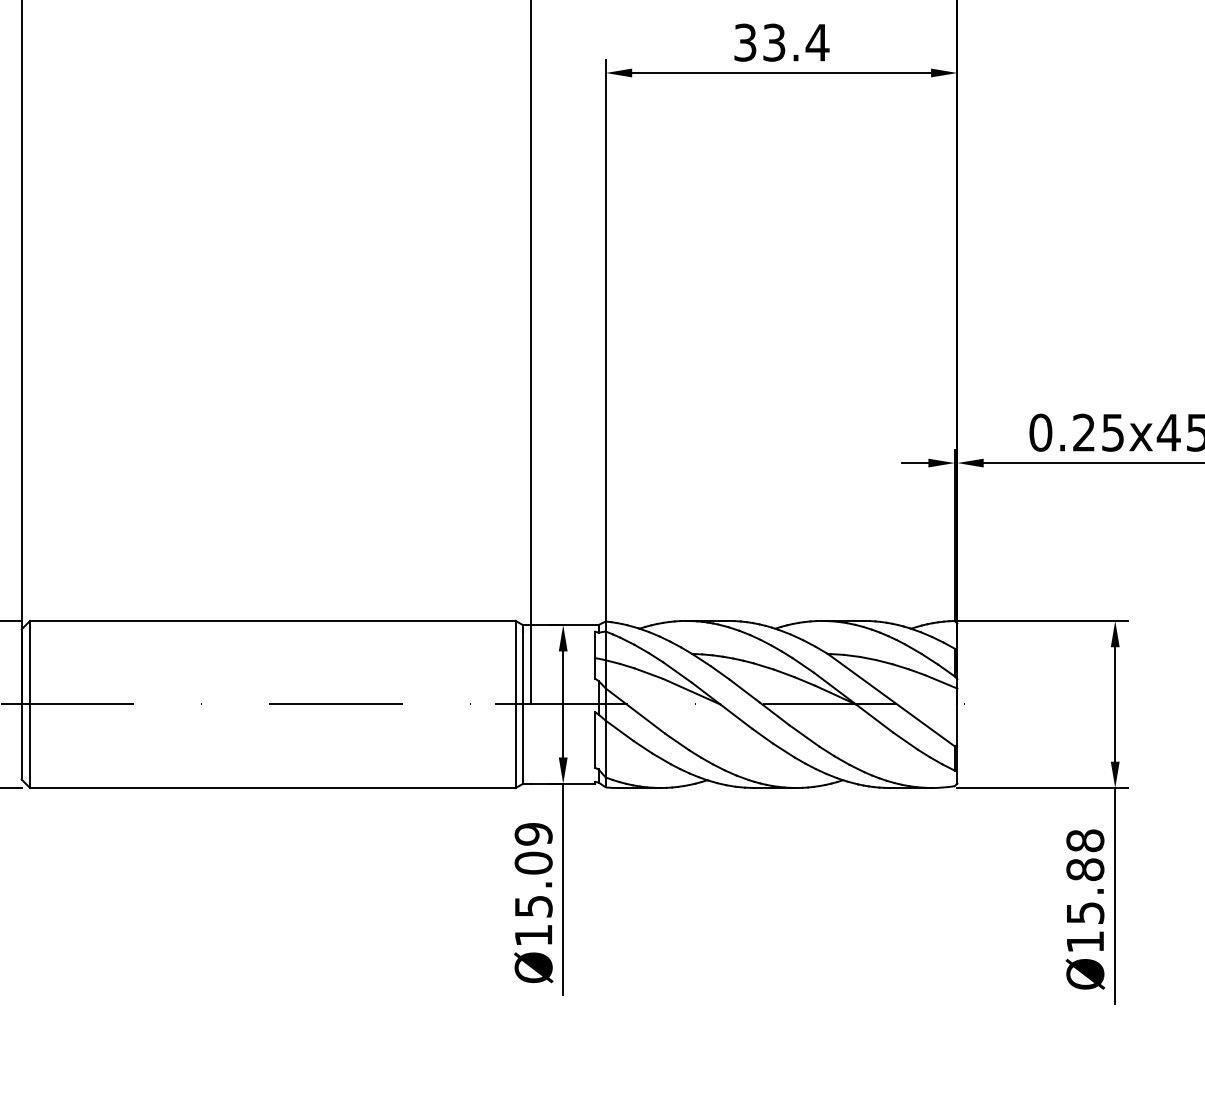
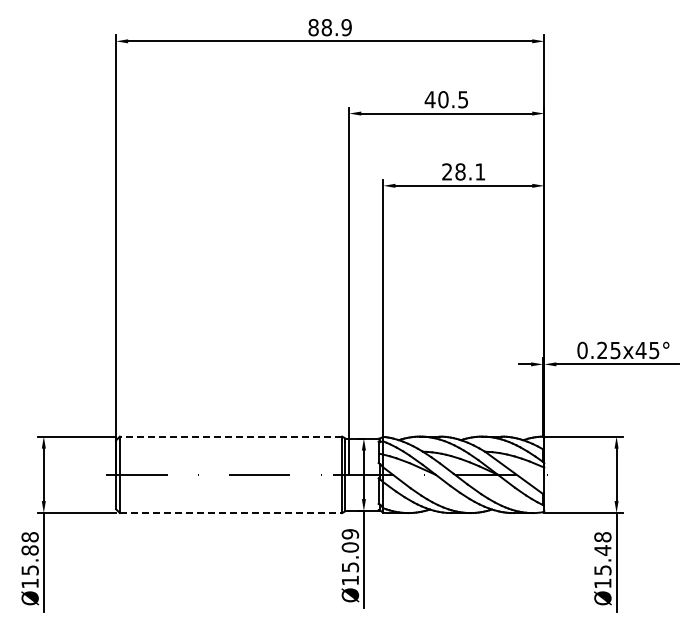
text: (780, 41) -> (463, 171), 33.4 -> 28.1
line: (271, 620) -> (230, 436), solid -> dashed
line: (273, 788) -> (231, 513), solid -> dashed
text: (1084, 869) -> (602, 550), Ø15.88 -> Ø15.48

